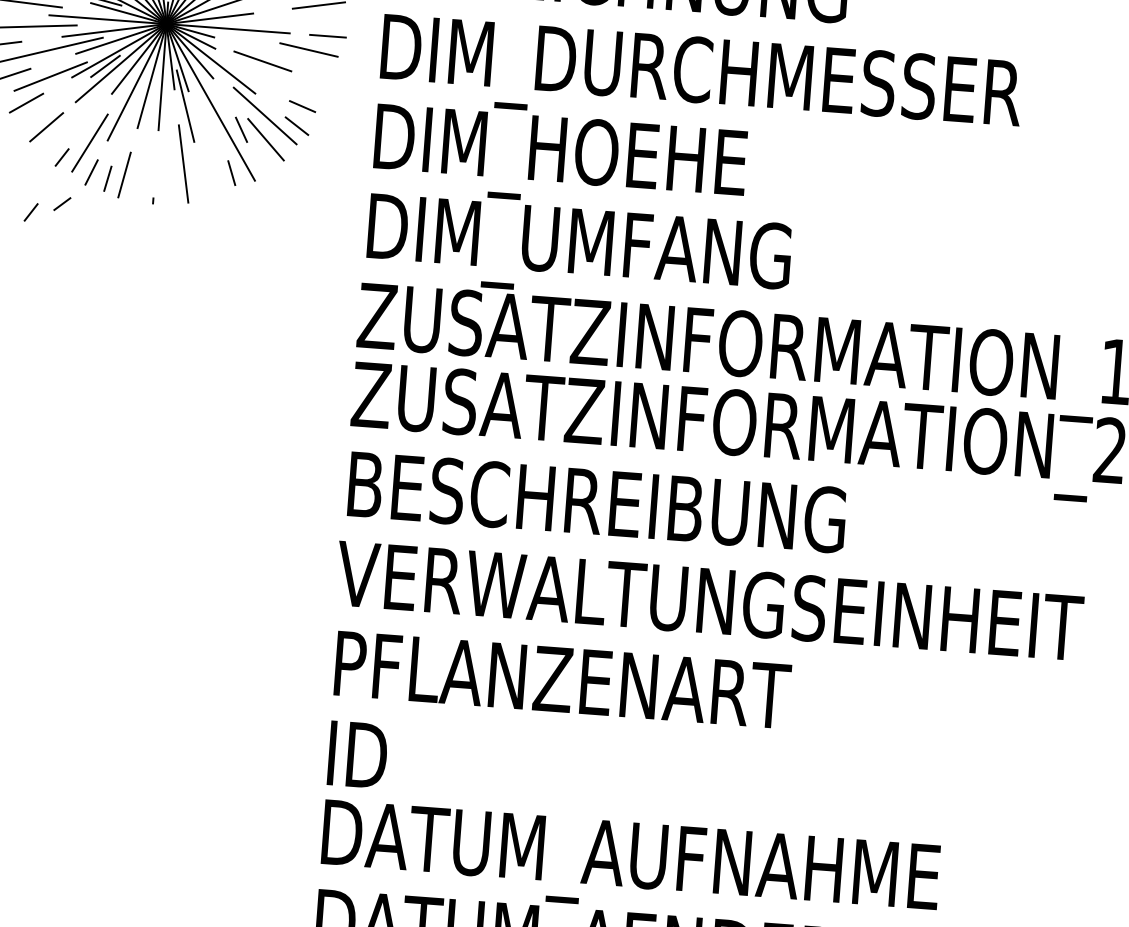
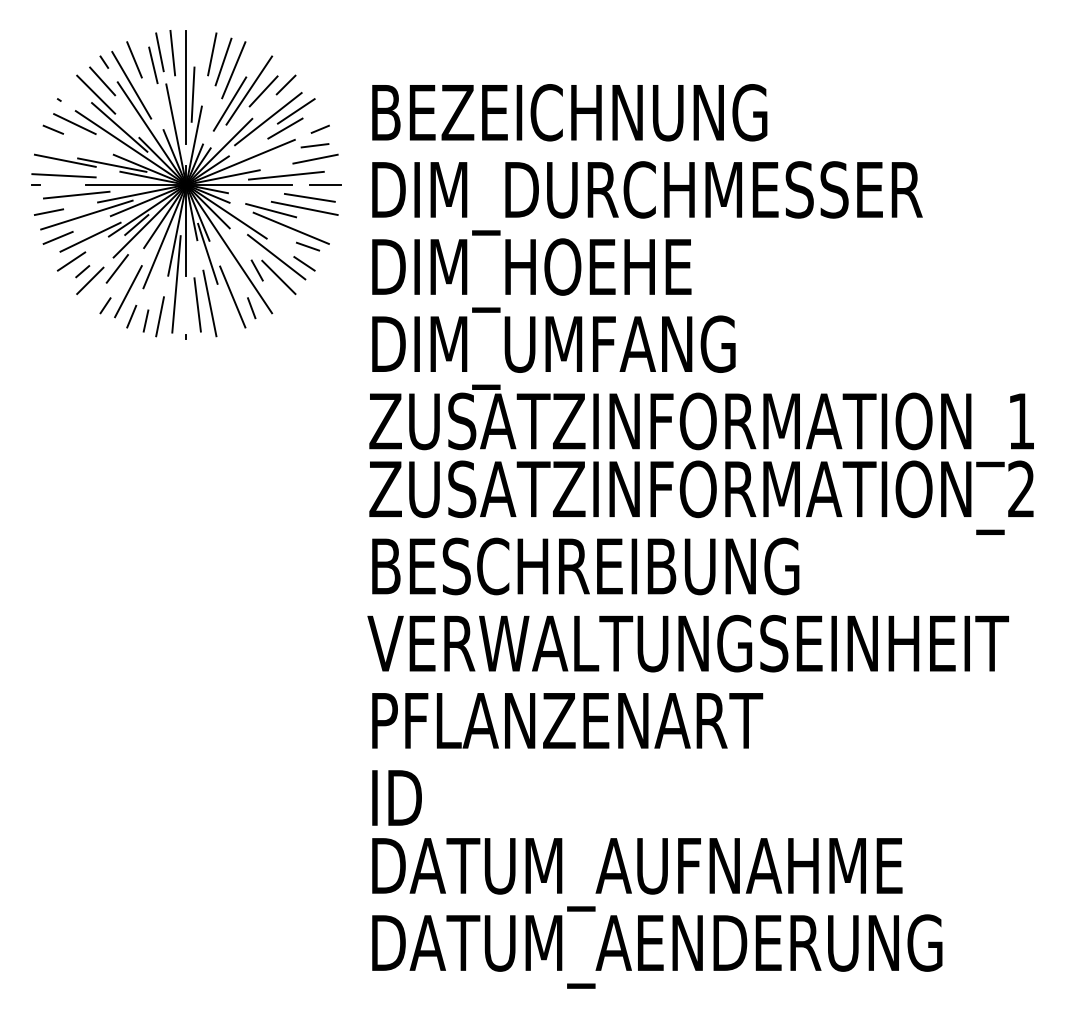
line: (282, 21) -> (285, 175), added
line: (301, 60) -> (304, 207), added
line: (283, 82) -> (290, 227), added
line: (78, 115) -> (116, 268), added
line: (146, 139) -> (176, 284), added
line: (210, 157) -> (232, 296), added
line: (169, 164) -> (197, 304), added
line: (62, 203) -> (82, 271), moved
line: (31, 212) -> (82, 354), removed

